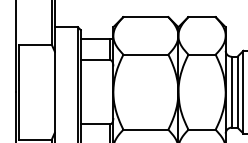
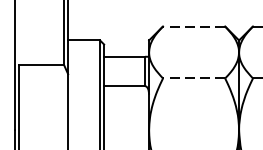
line: (145, 17) -> (193, 27), solid -> dashed
line: (145, 54) -> (193, 78), solid -> dashed

